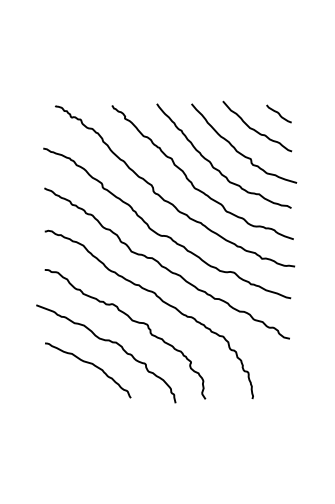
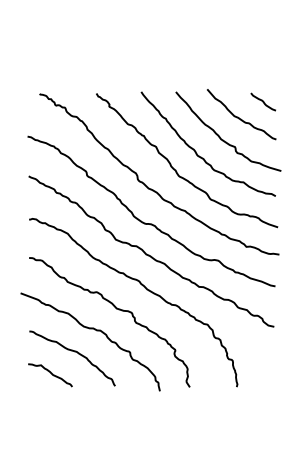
curve: (66, 386) -> (50, 374), added

